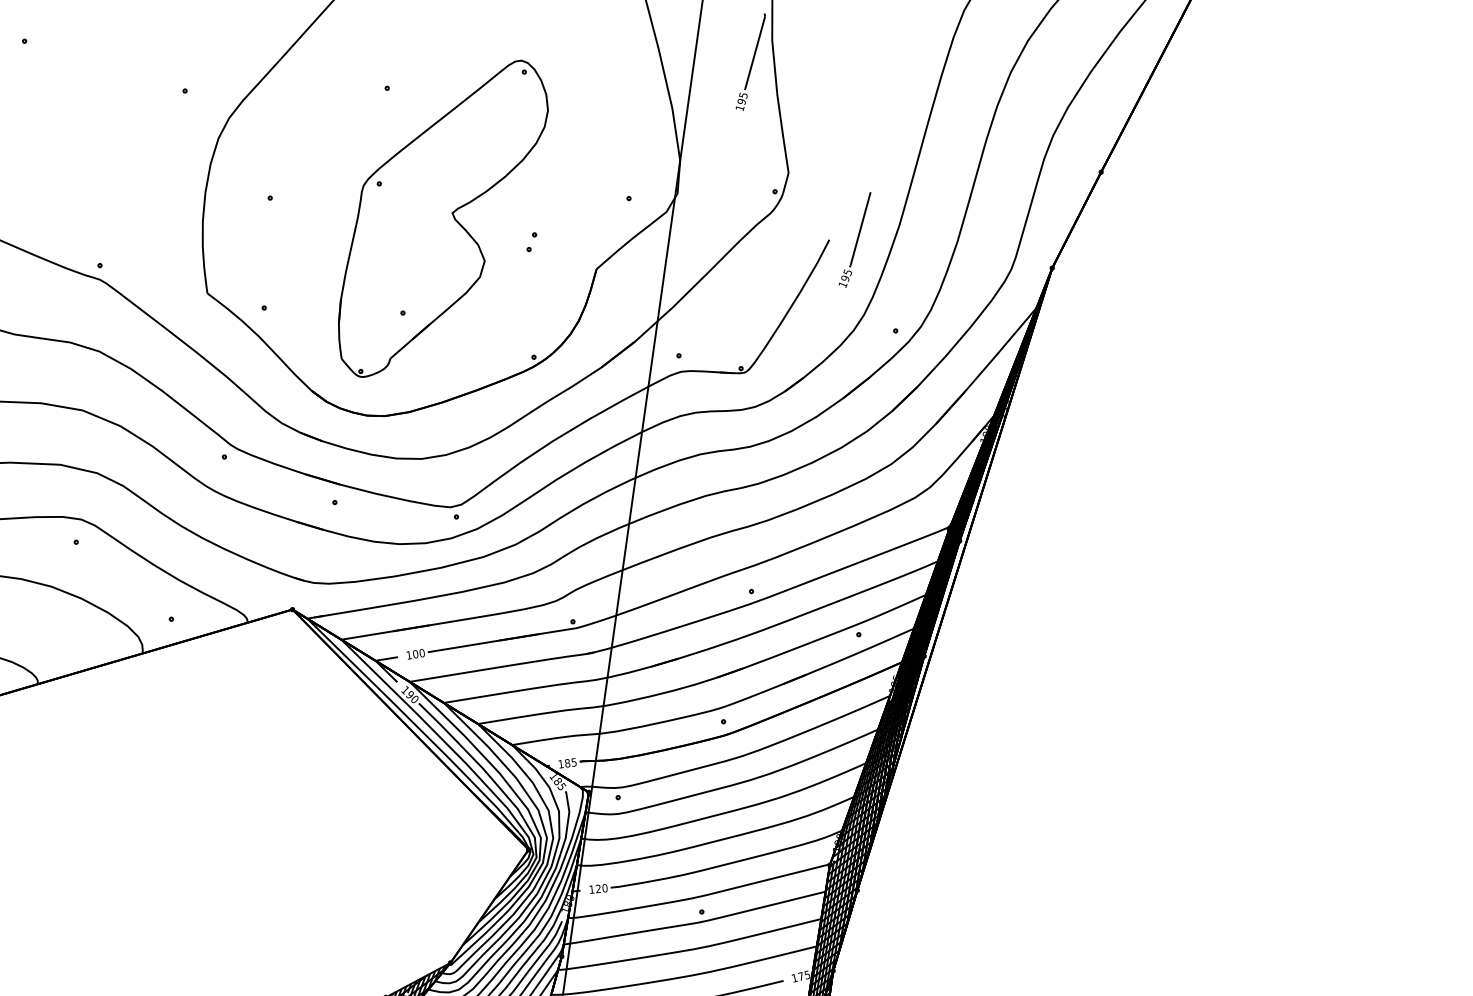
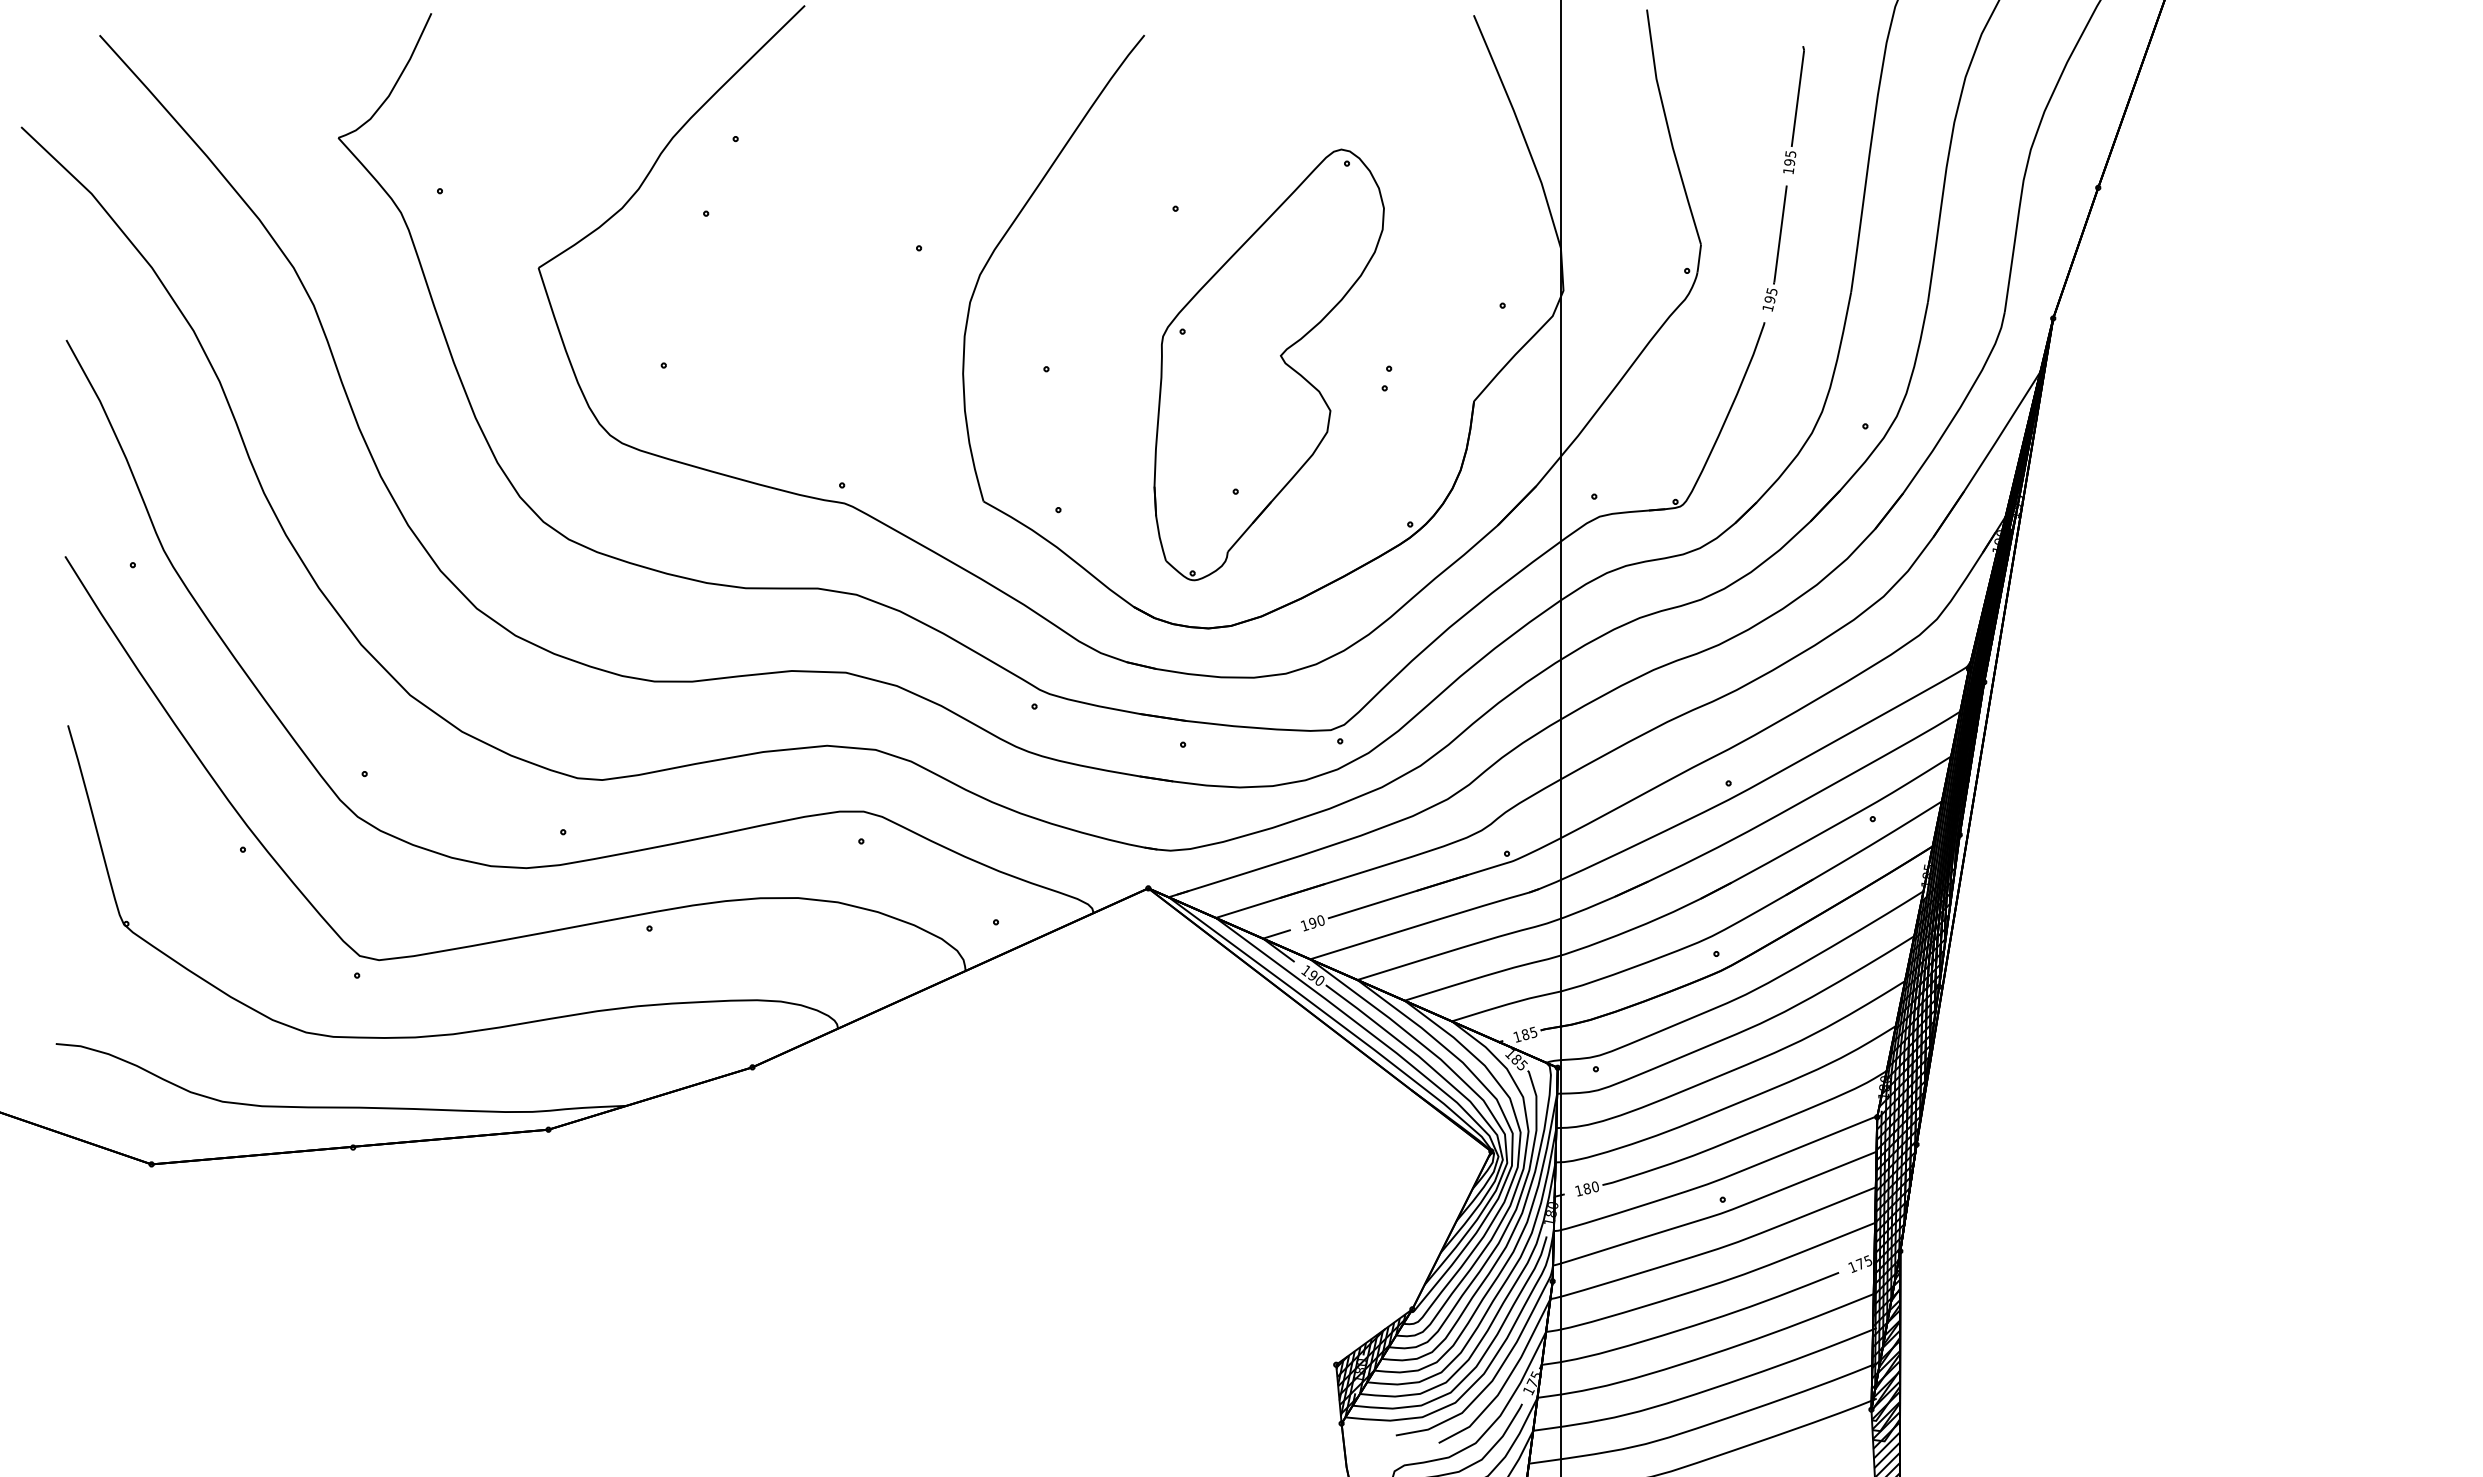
part: (750, 61) -> (1793, 109), moved
part: (854, 239) -> (1774, 248), moved
text: (415, 654) -> (1312, 923), 100 -> 190
text: (598, 888) -> (1587, 1188), 120 -> 180

